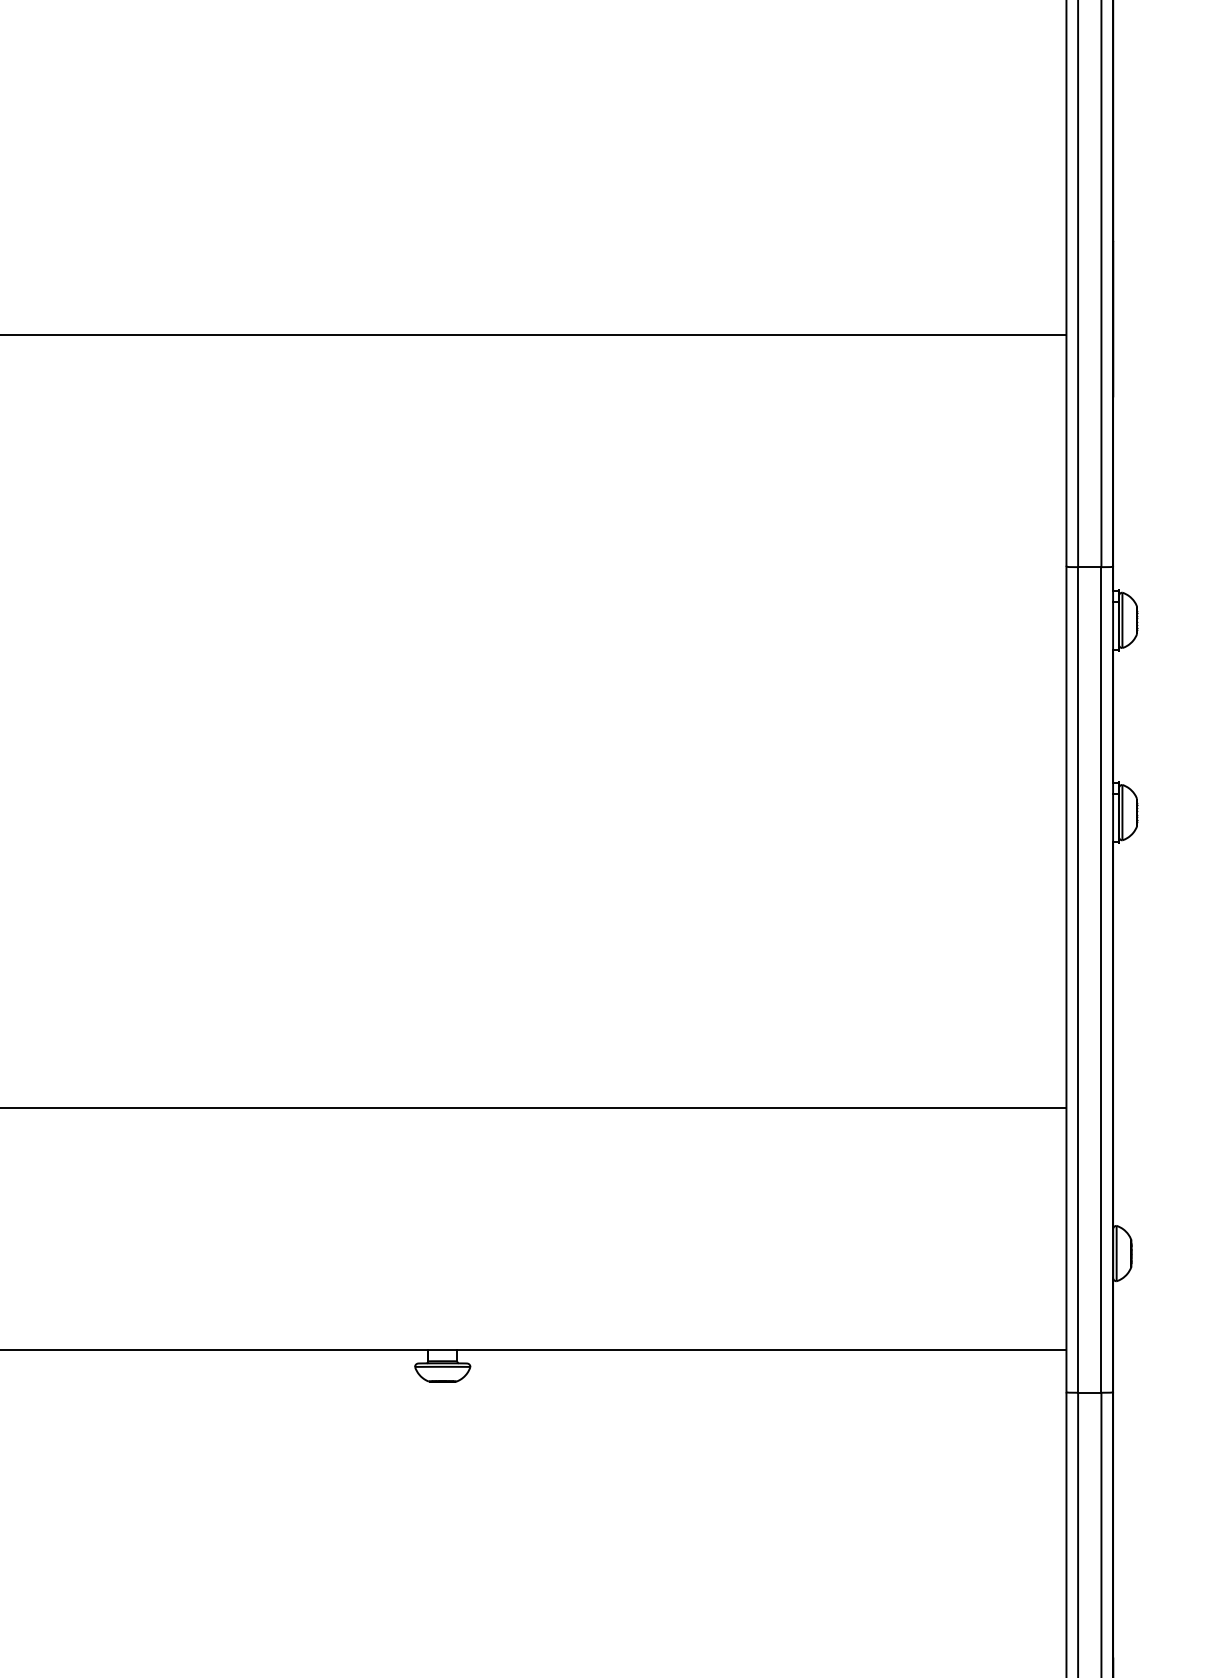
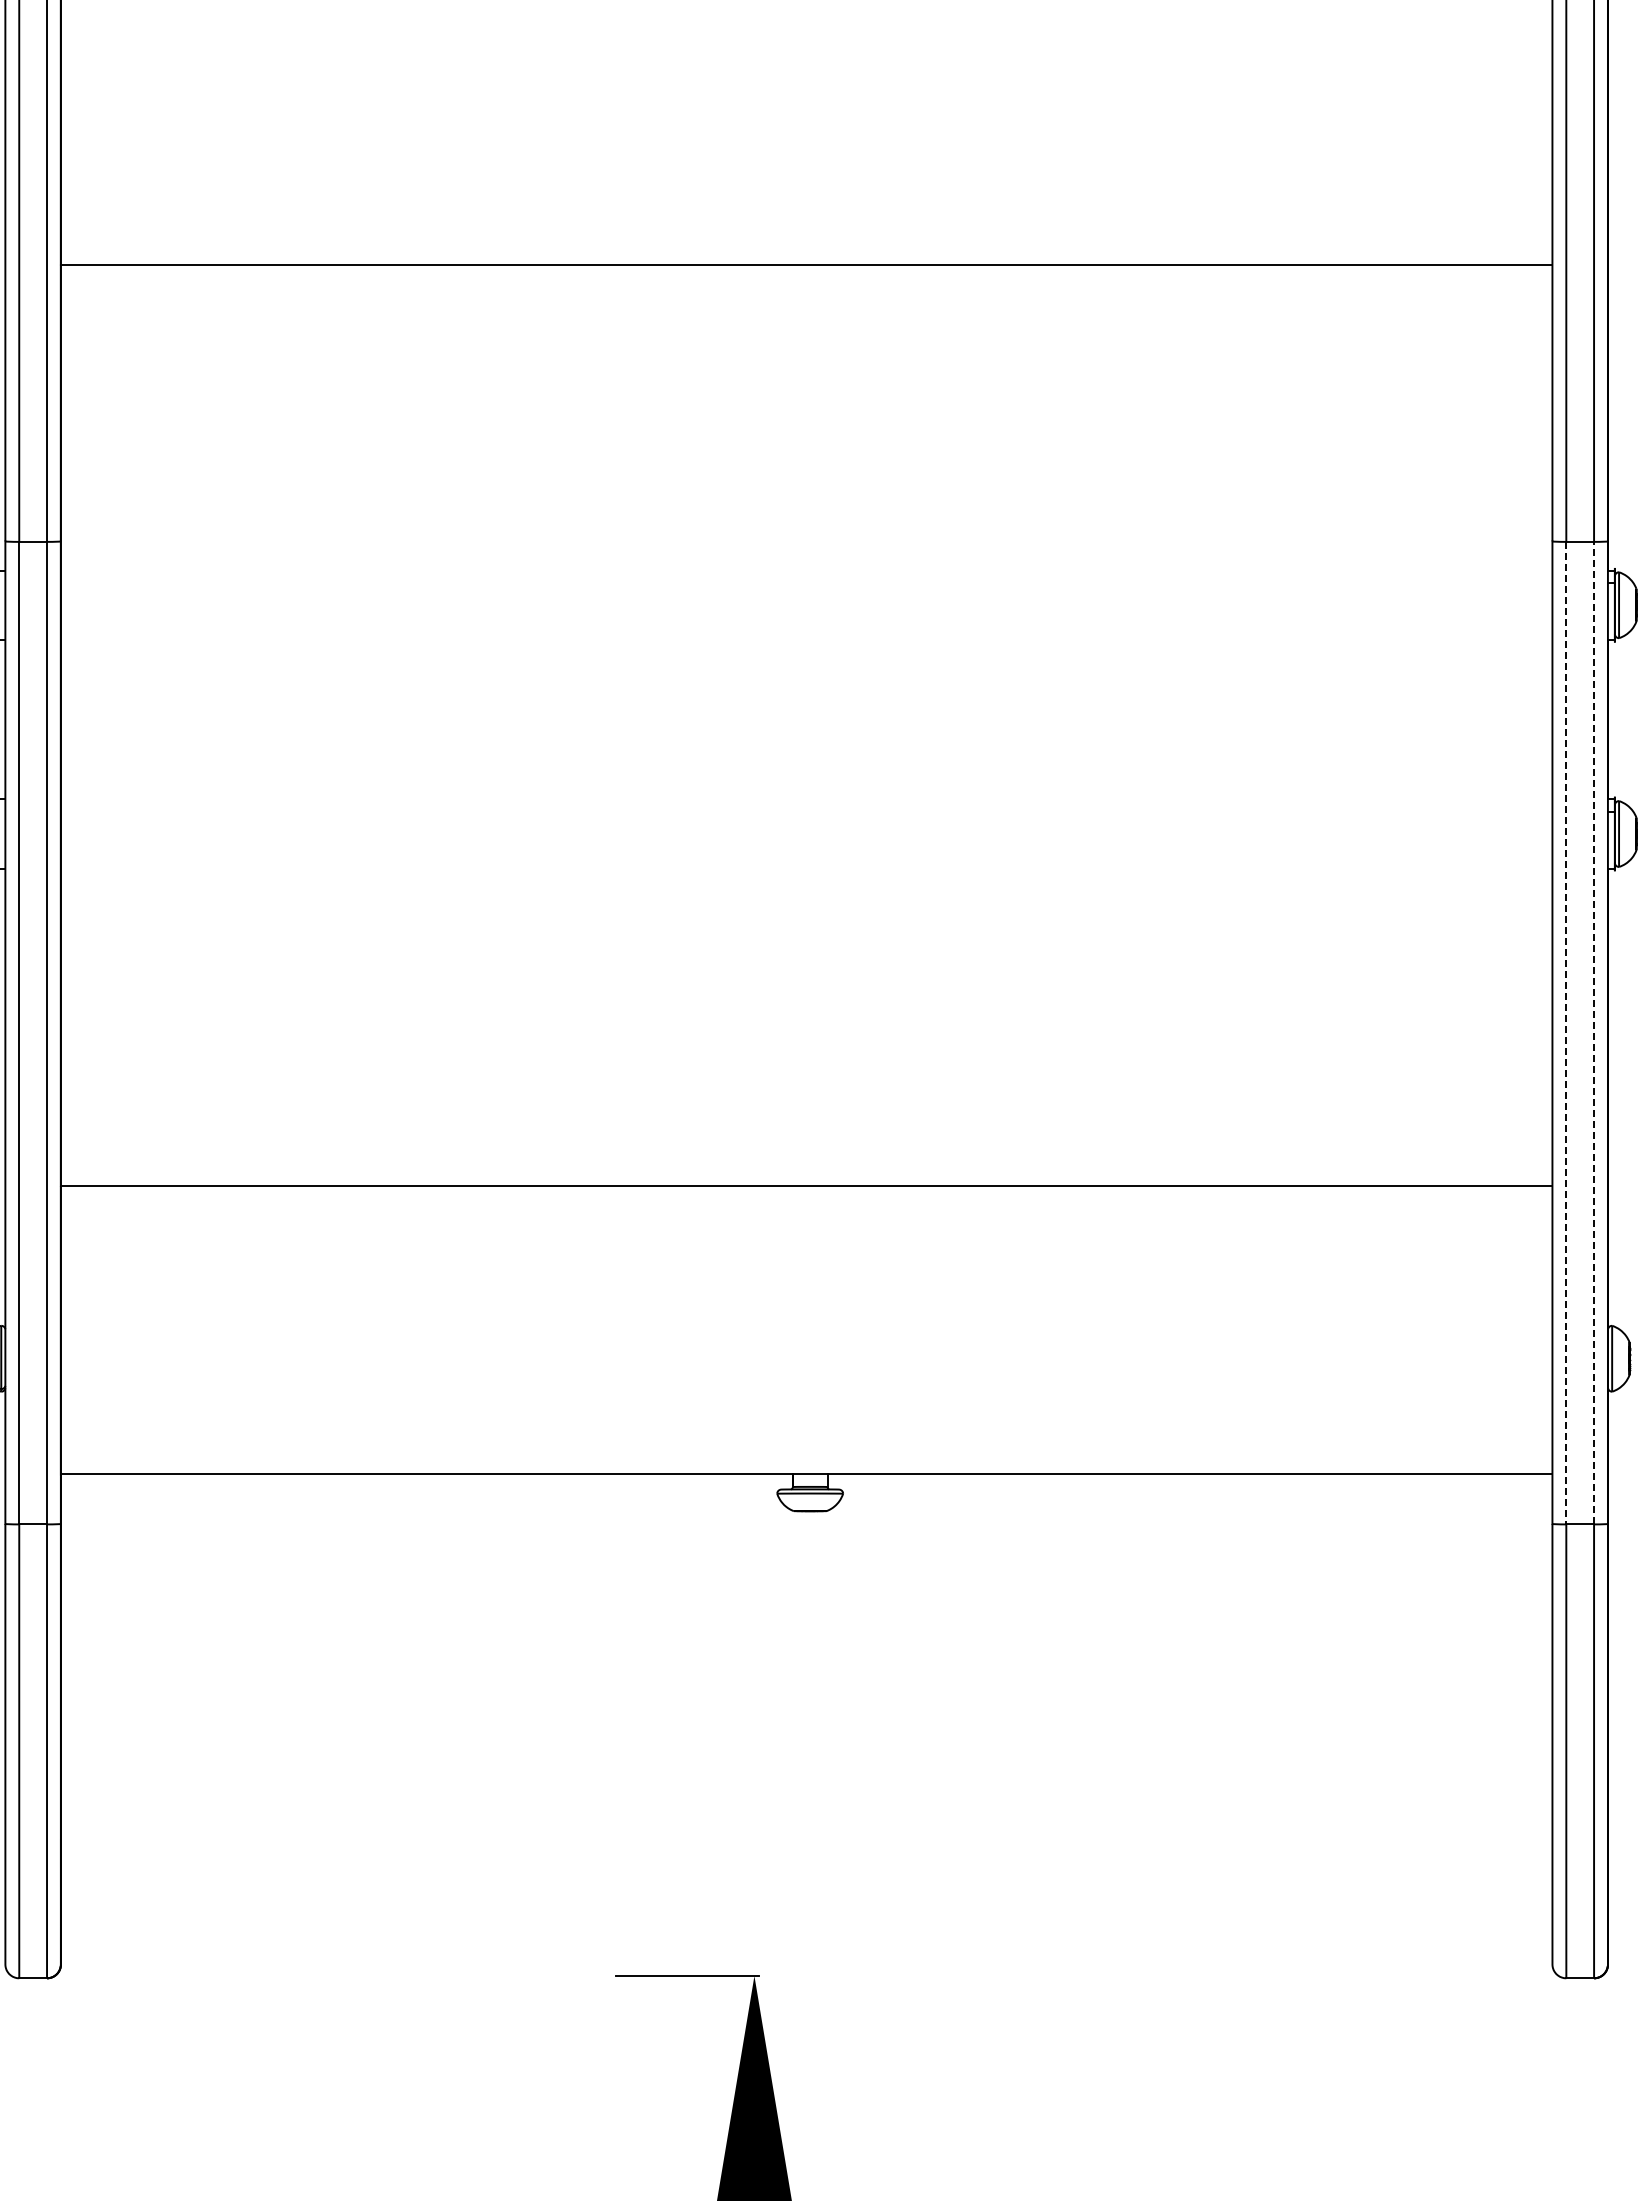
line: (1101, 979) -> (1594, 1032), solid -> dashed
line: (1078, 980) -> (1566, 1033), solid -> dashed

